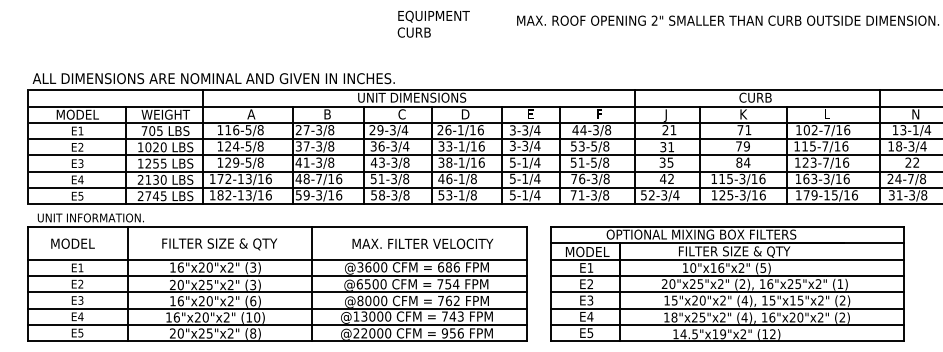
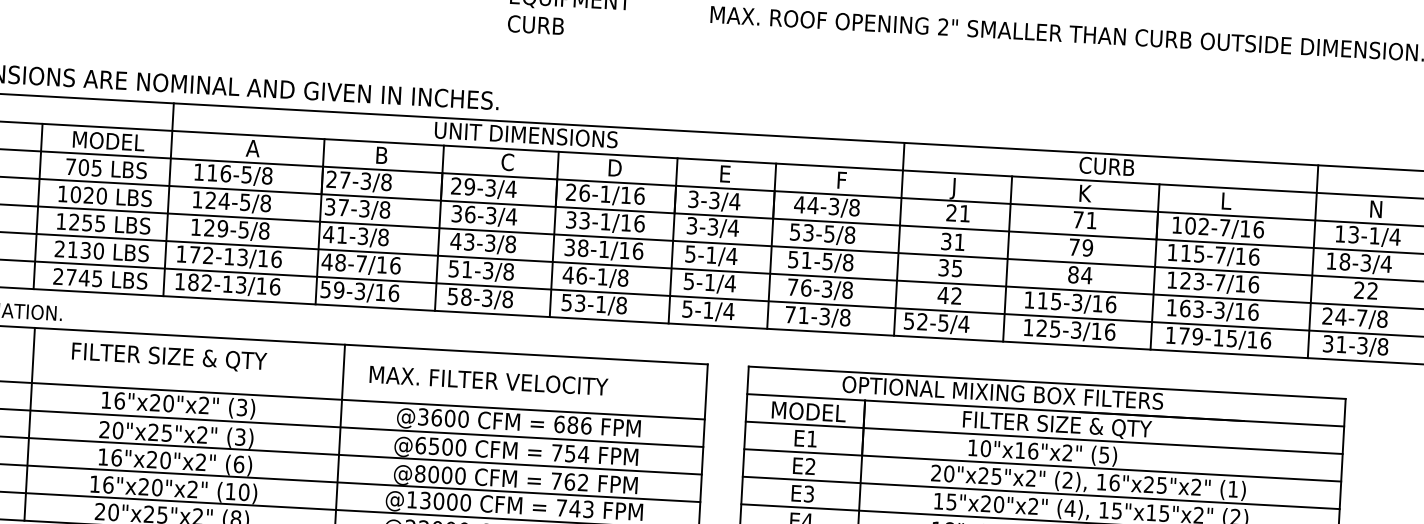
text: (165, 114) -> (107, 140), WEIGHT -> MODEL
text: (663, 194) -> (942, 321), 52-3/4 -> 52-5/4
text: (422, 243) -> (488, 380), moved
text: (219, 244) -> (168, 357), moved

